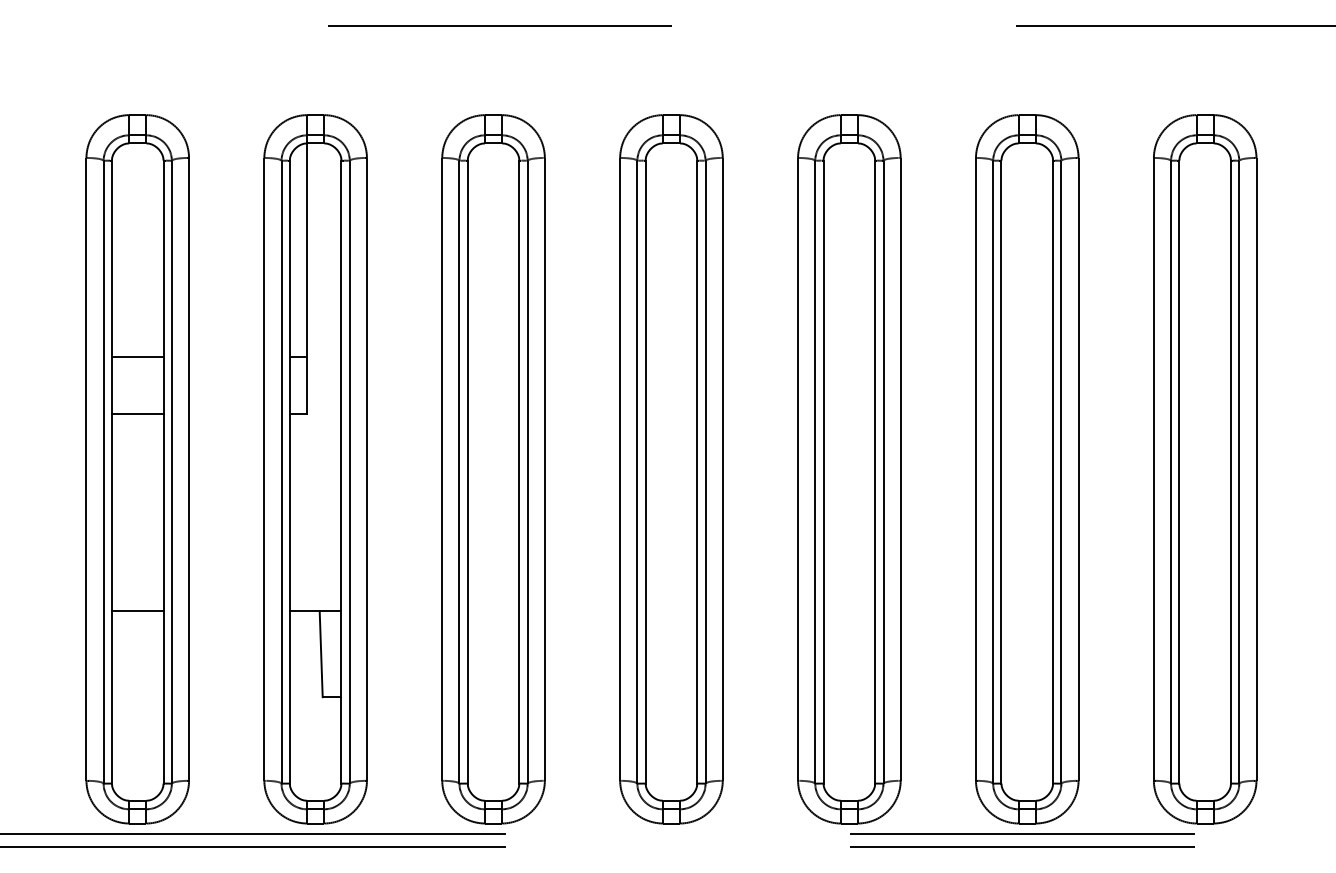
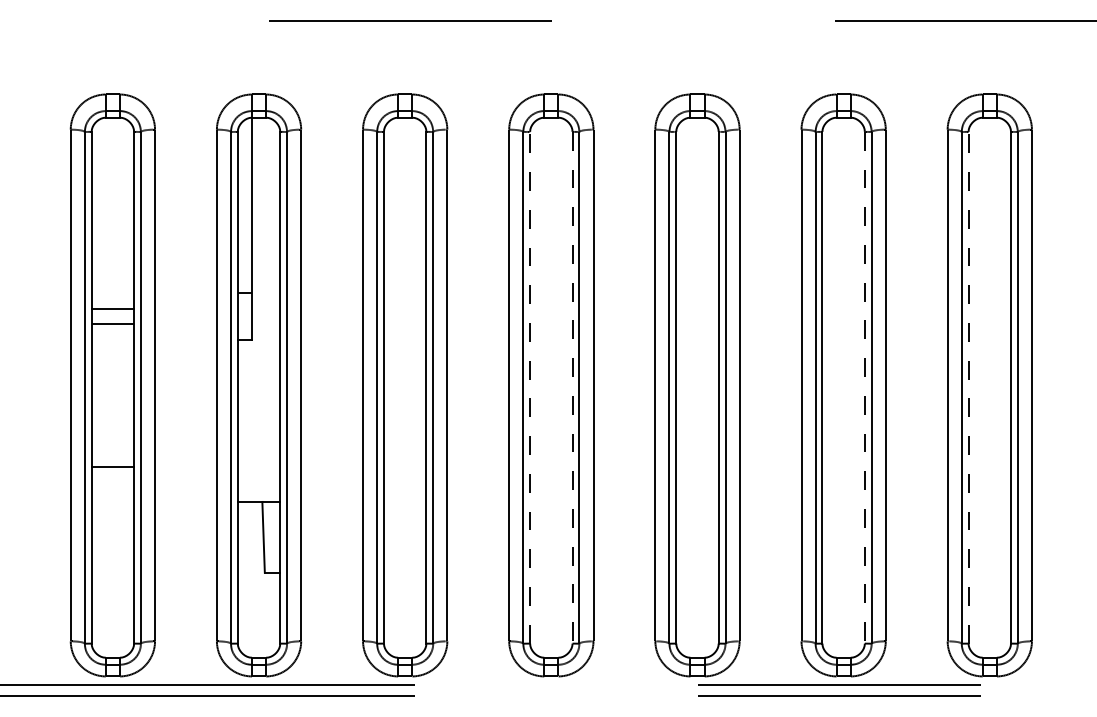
line: (137, 356) -> (112, 323), moved
line: (137, 414) -> (112, 309), moved
line: (645, 471) -> (530, 387), solid -> dashed
line: (1179, 471) -> (968, 387), solid -> dashed
line: (697, 472) -> (572, 388), solid -> dashed
line: (1053, 472) -> (865, 388), solid -> dashed
line: (137, 611) -> (112, 466), moved

